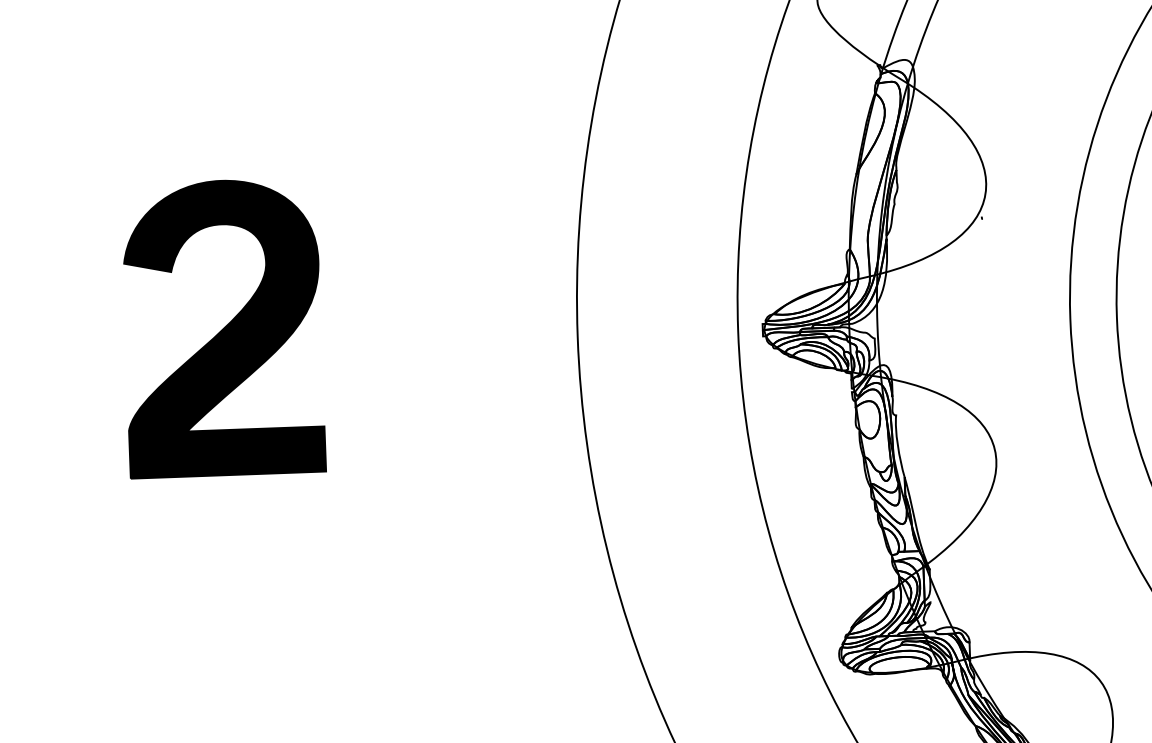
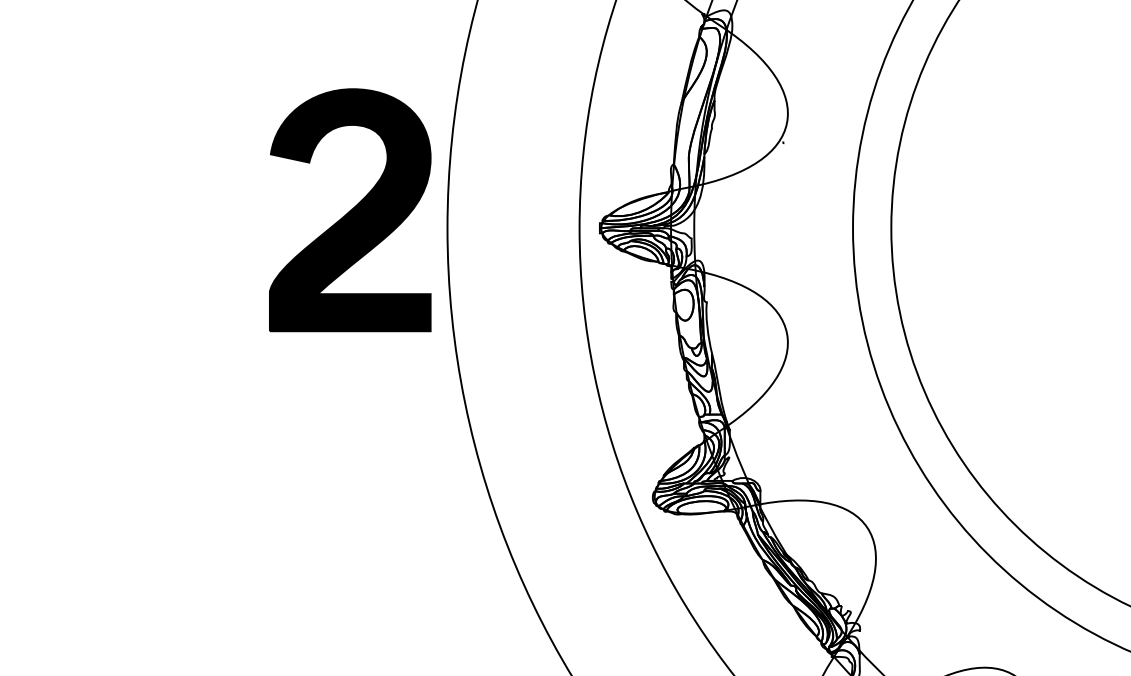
part: (223, 328) -> (350, 210), moved

